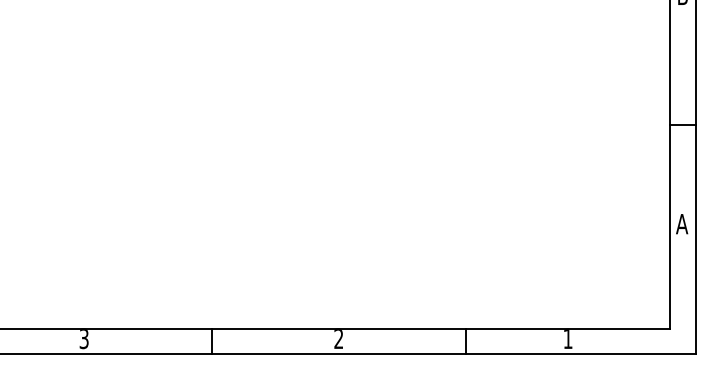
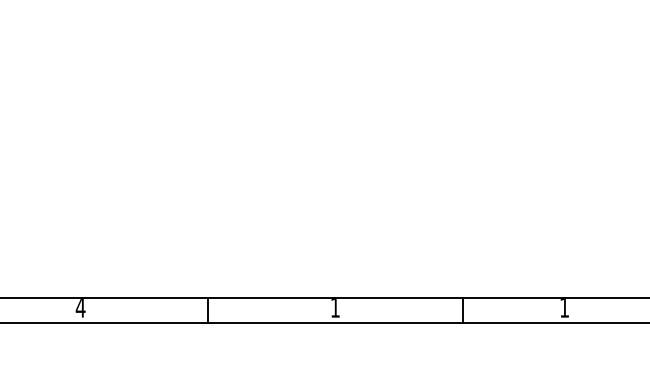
text: (84, 339) -> (81, 308), 3 -> 4
text: (338, 339) -> (335, 308), 2 -> 1

